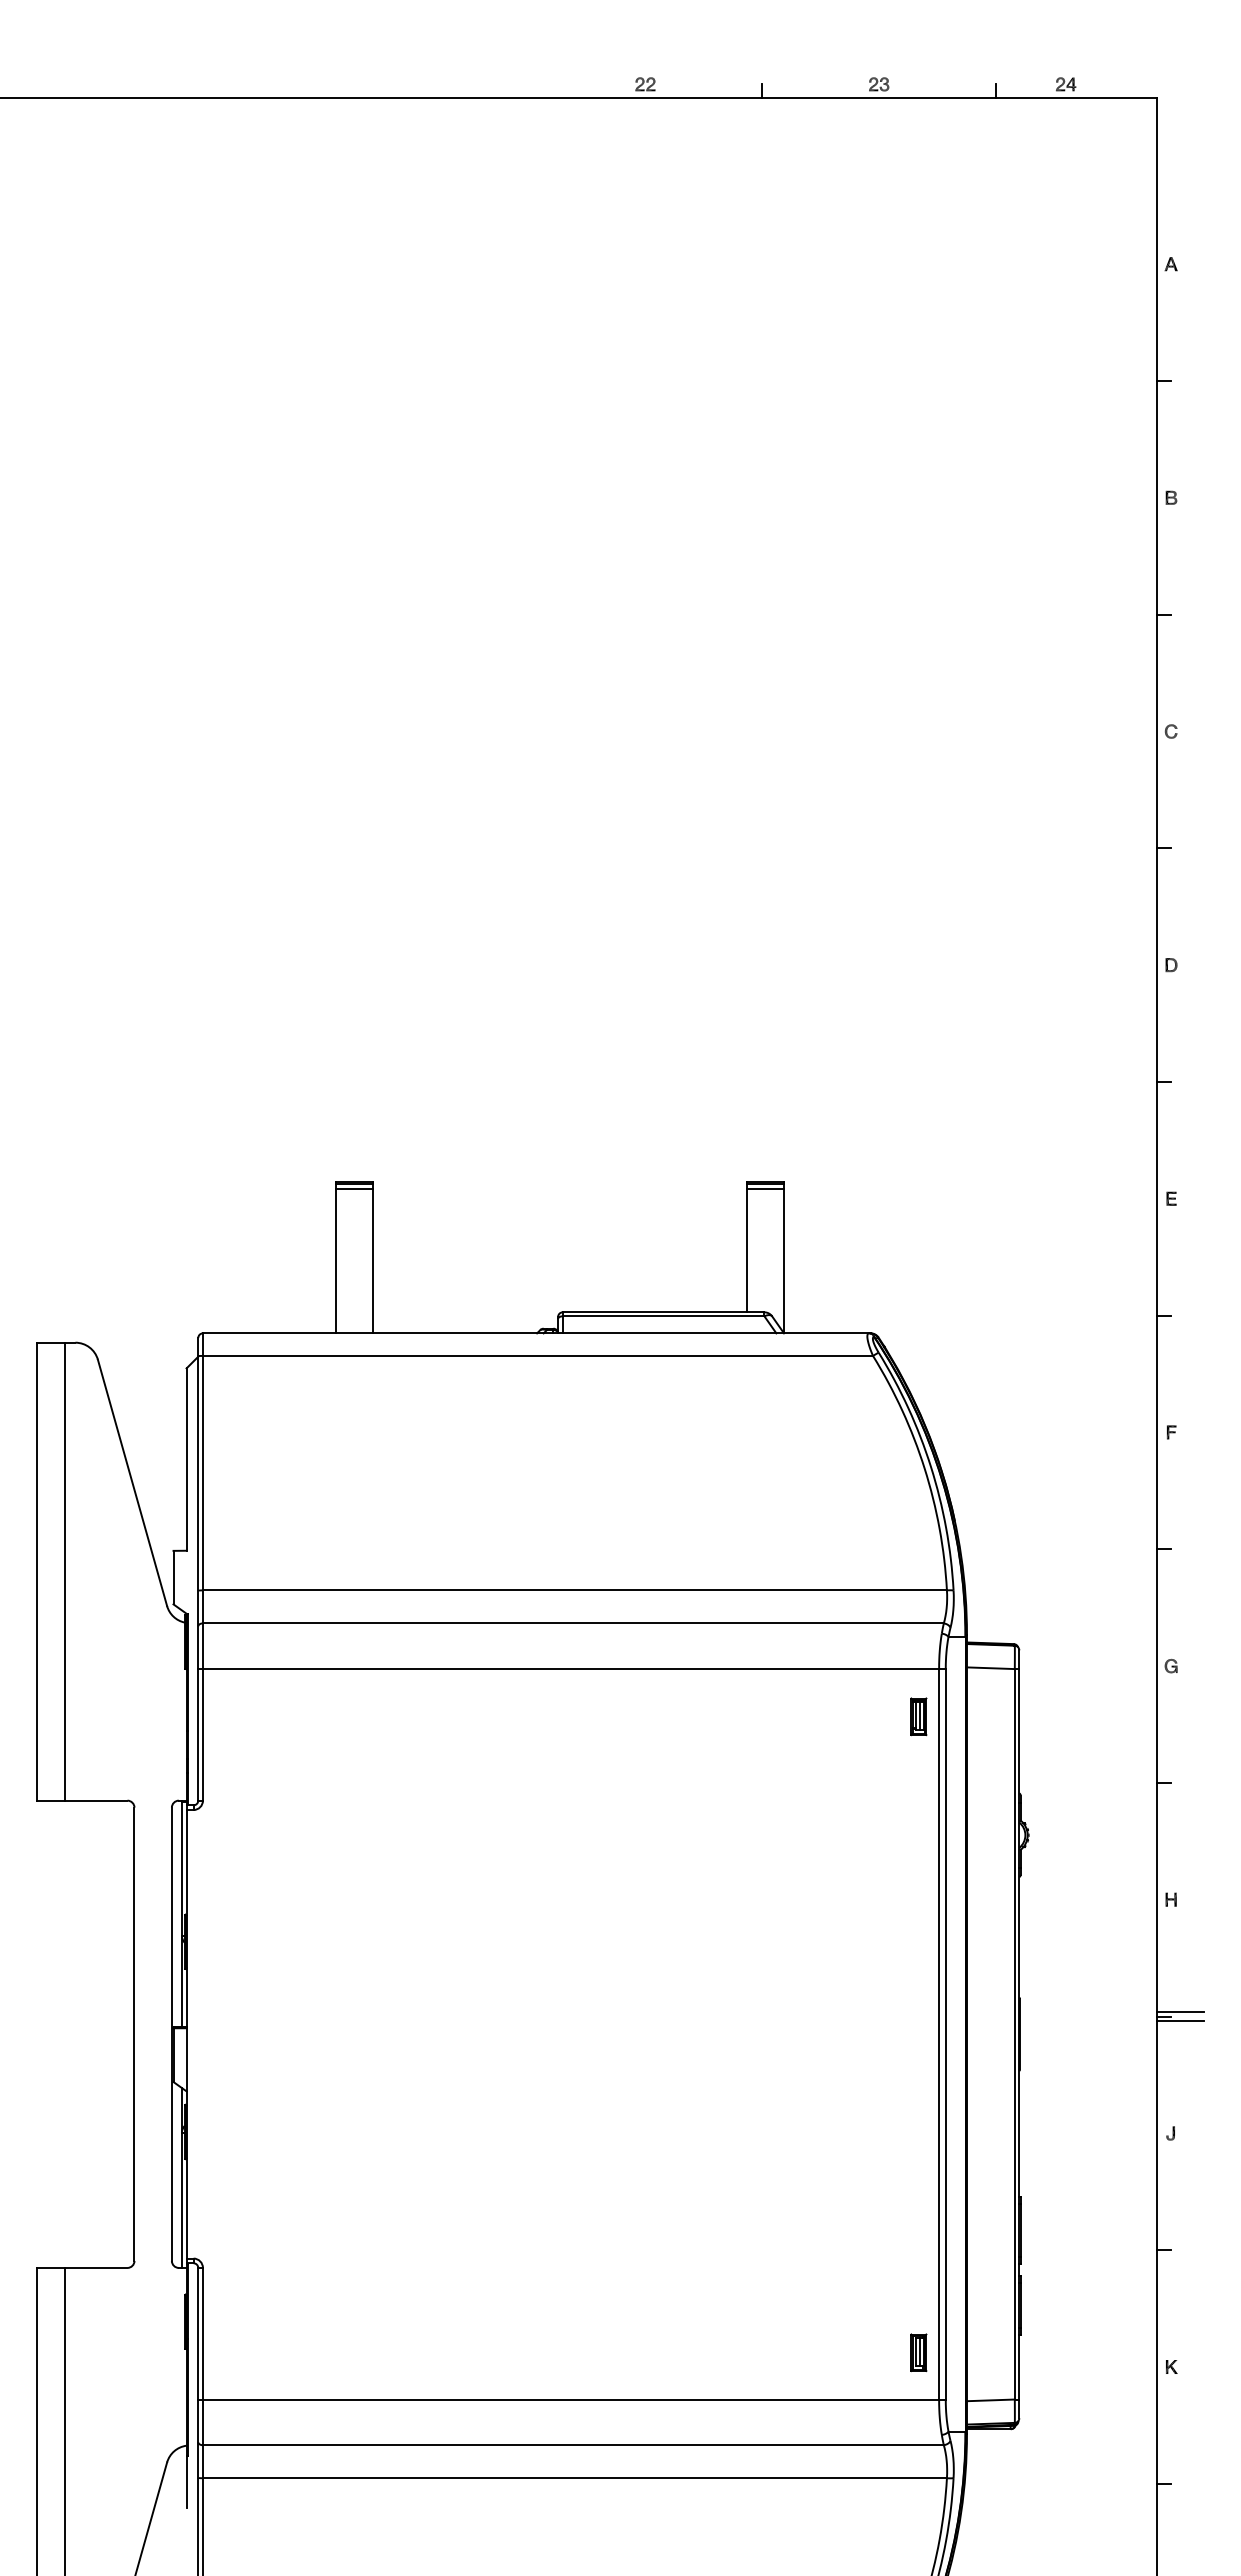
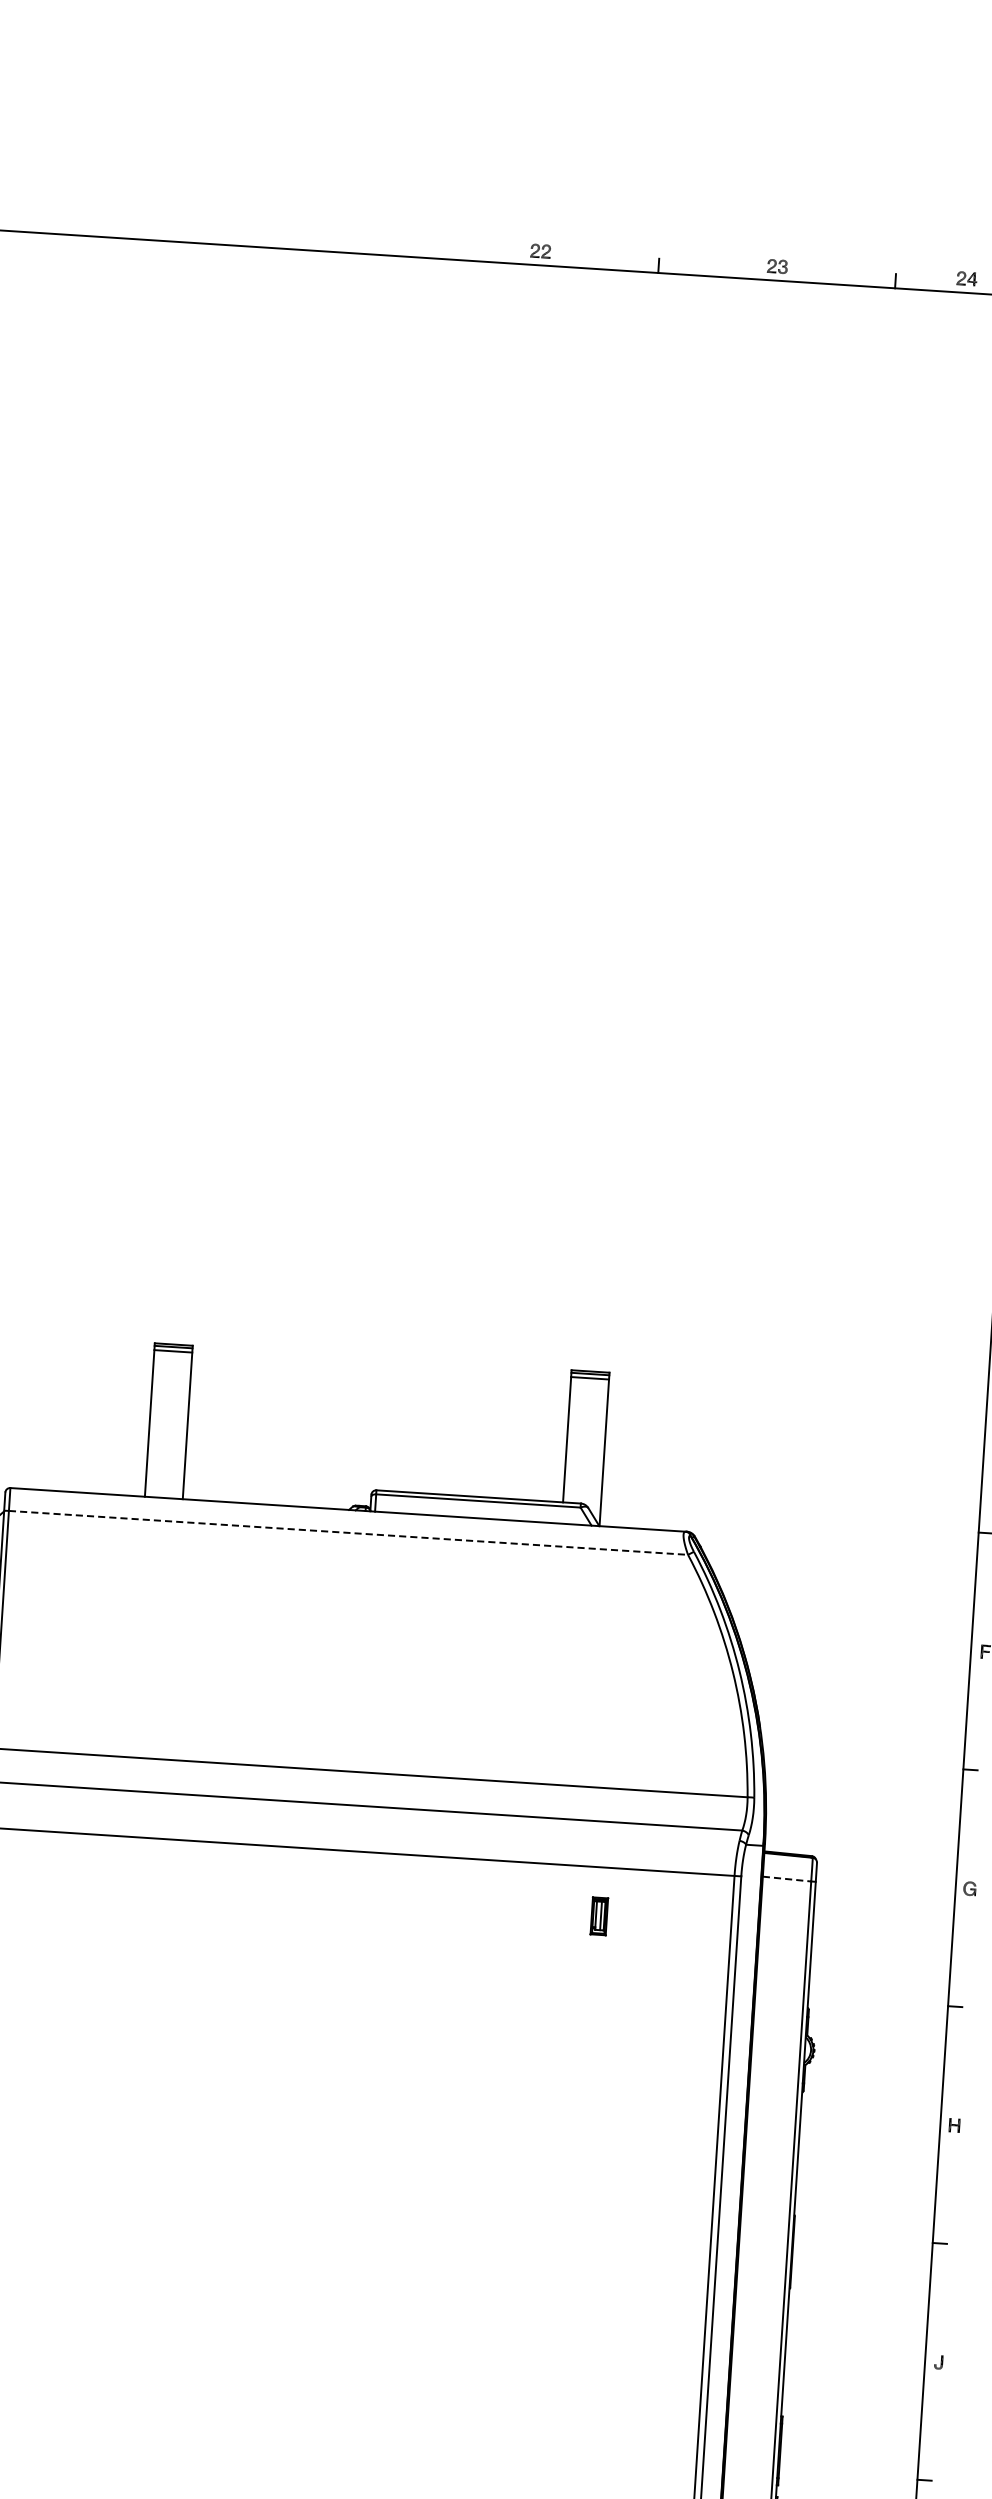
line: (538, 1355) -> (349, 1532), solid -> dashed
line: (990, 1668) -> (786, 1879), solid -> dashed
part: (918, 1716) -> (599, 1916), moved
line: (1180, 2011) -> (956, 2239), removed
line: (1180, 2021) -> (956, 2249), removed

